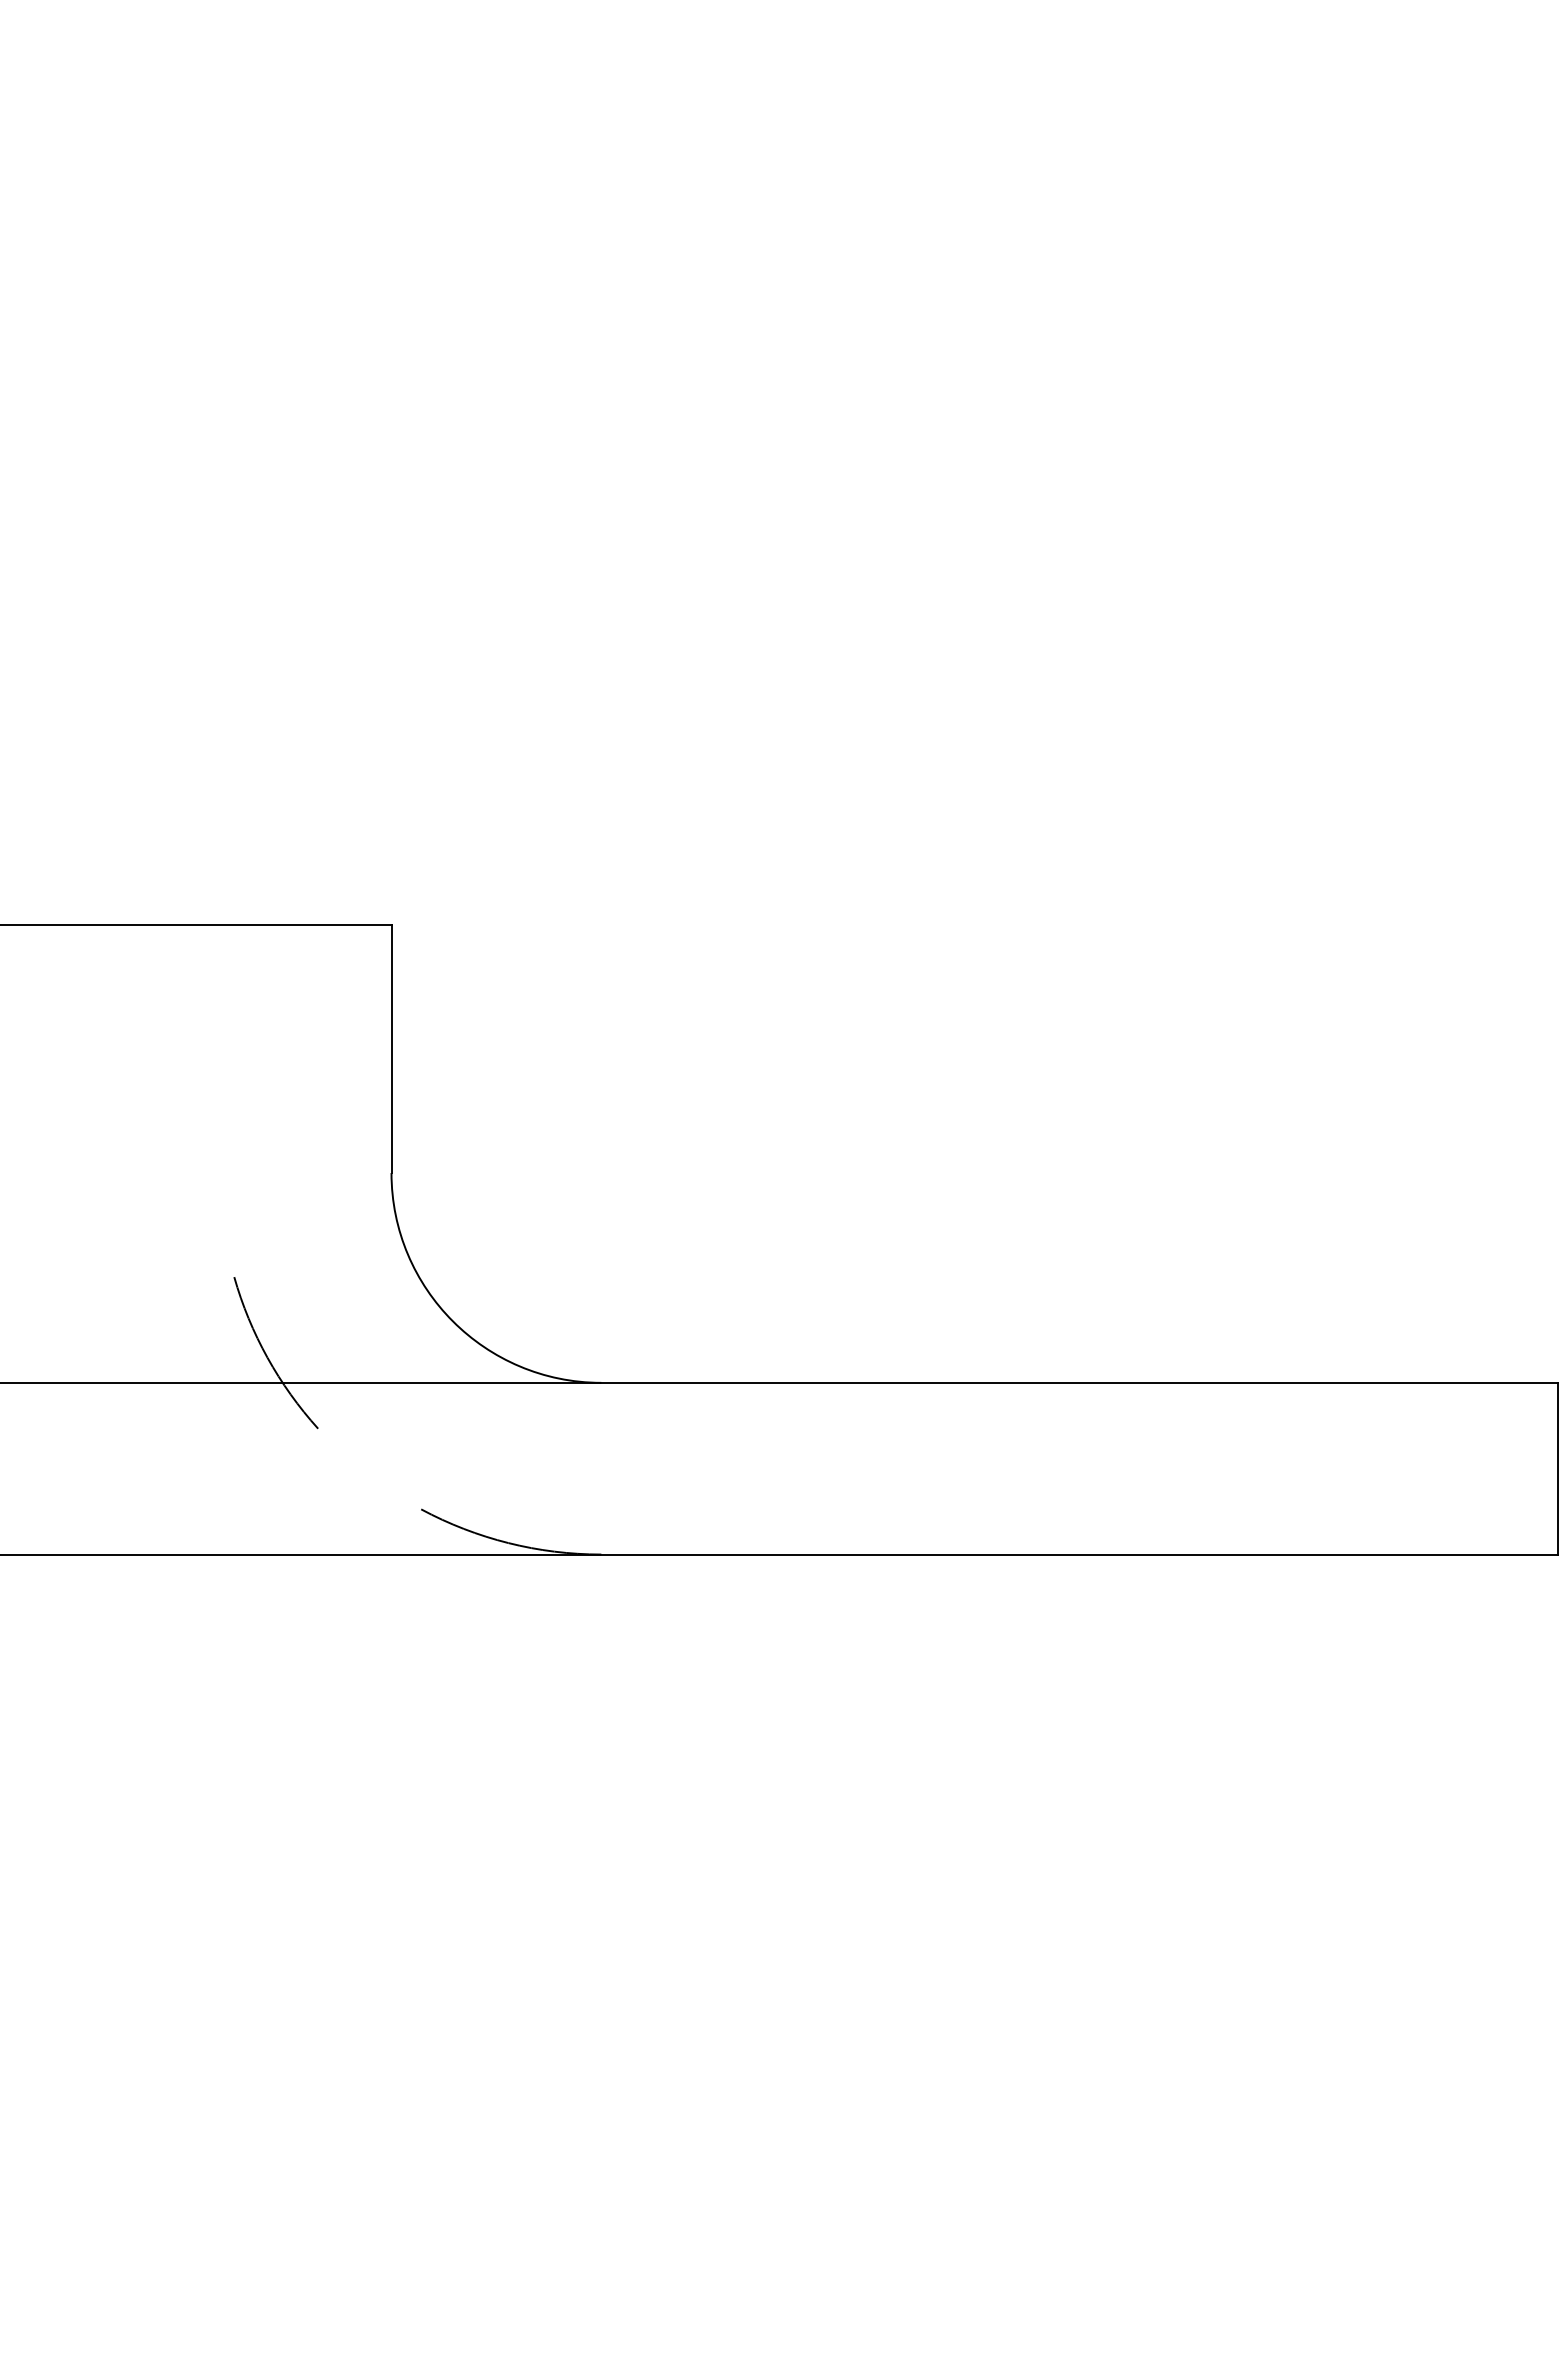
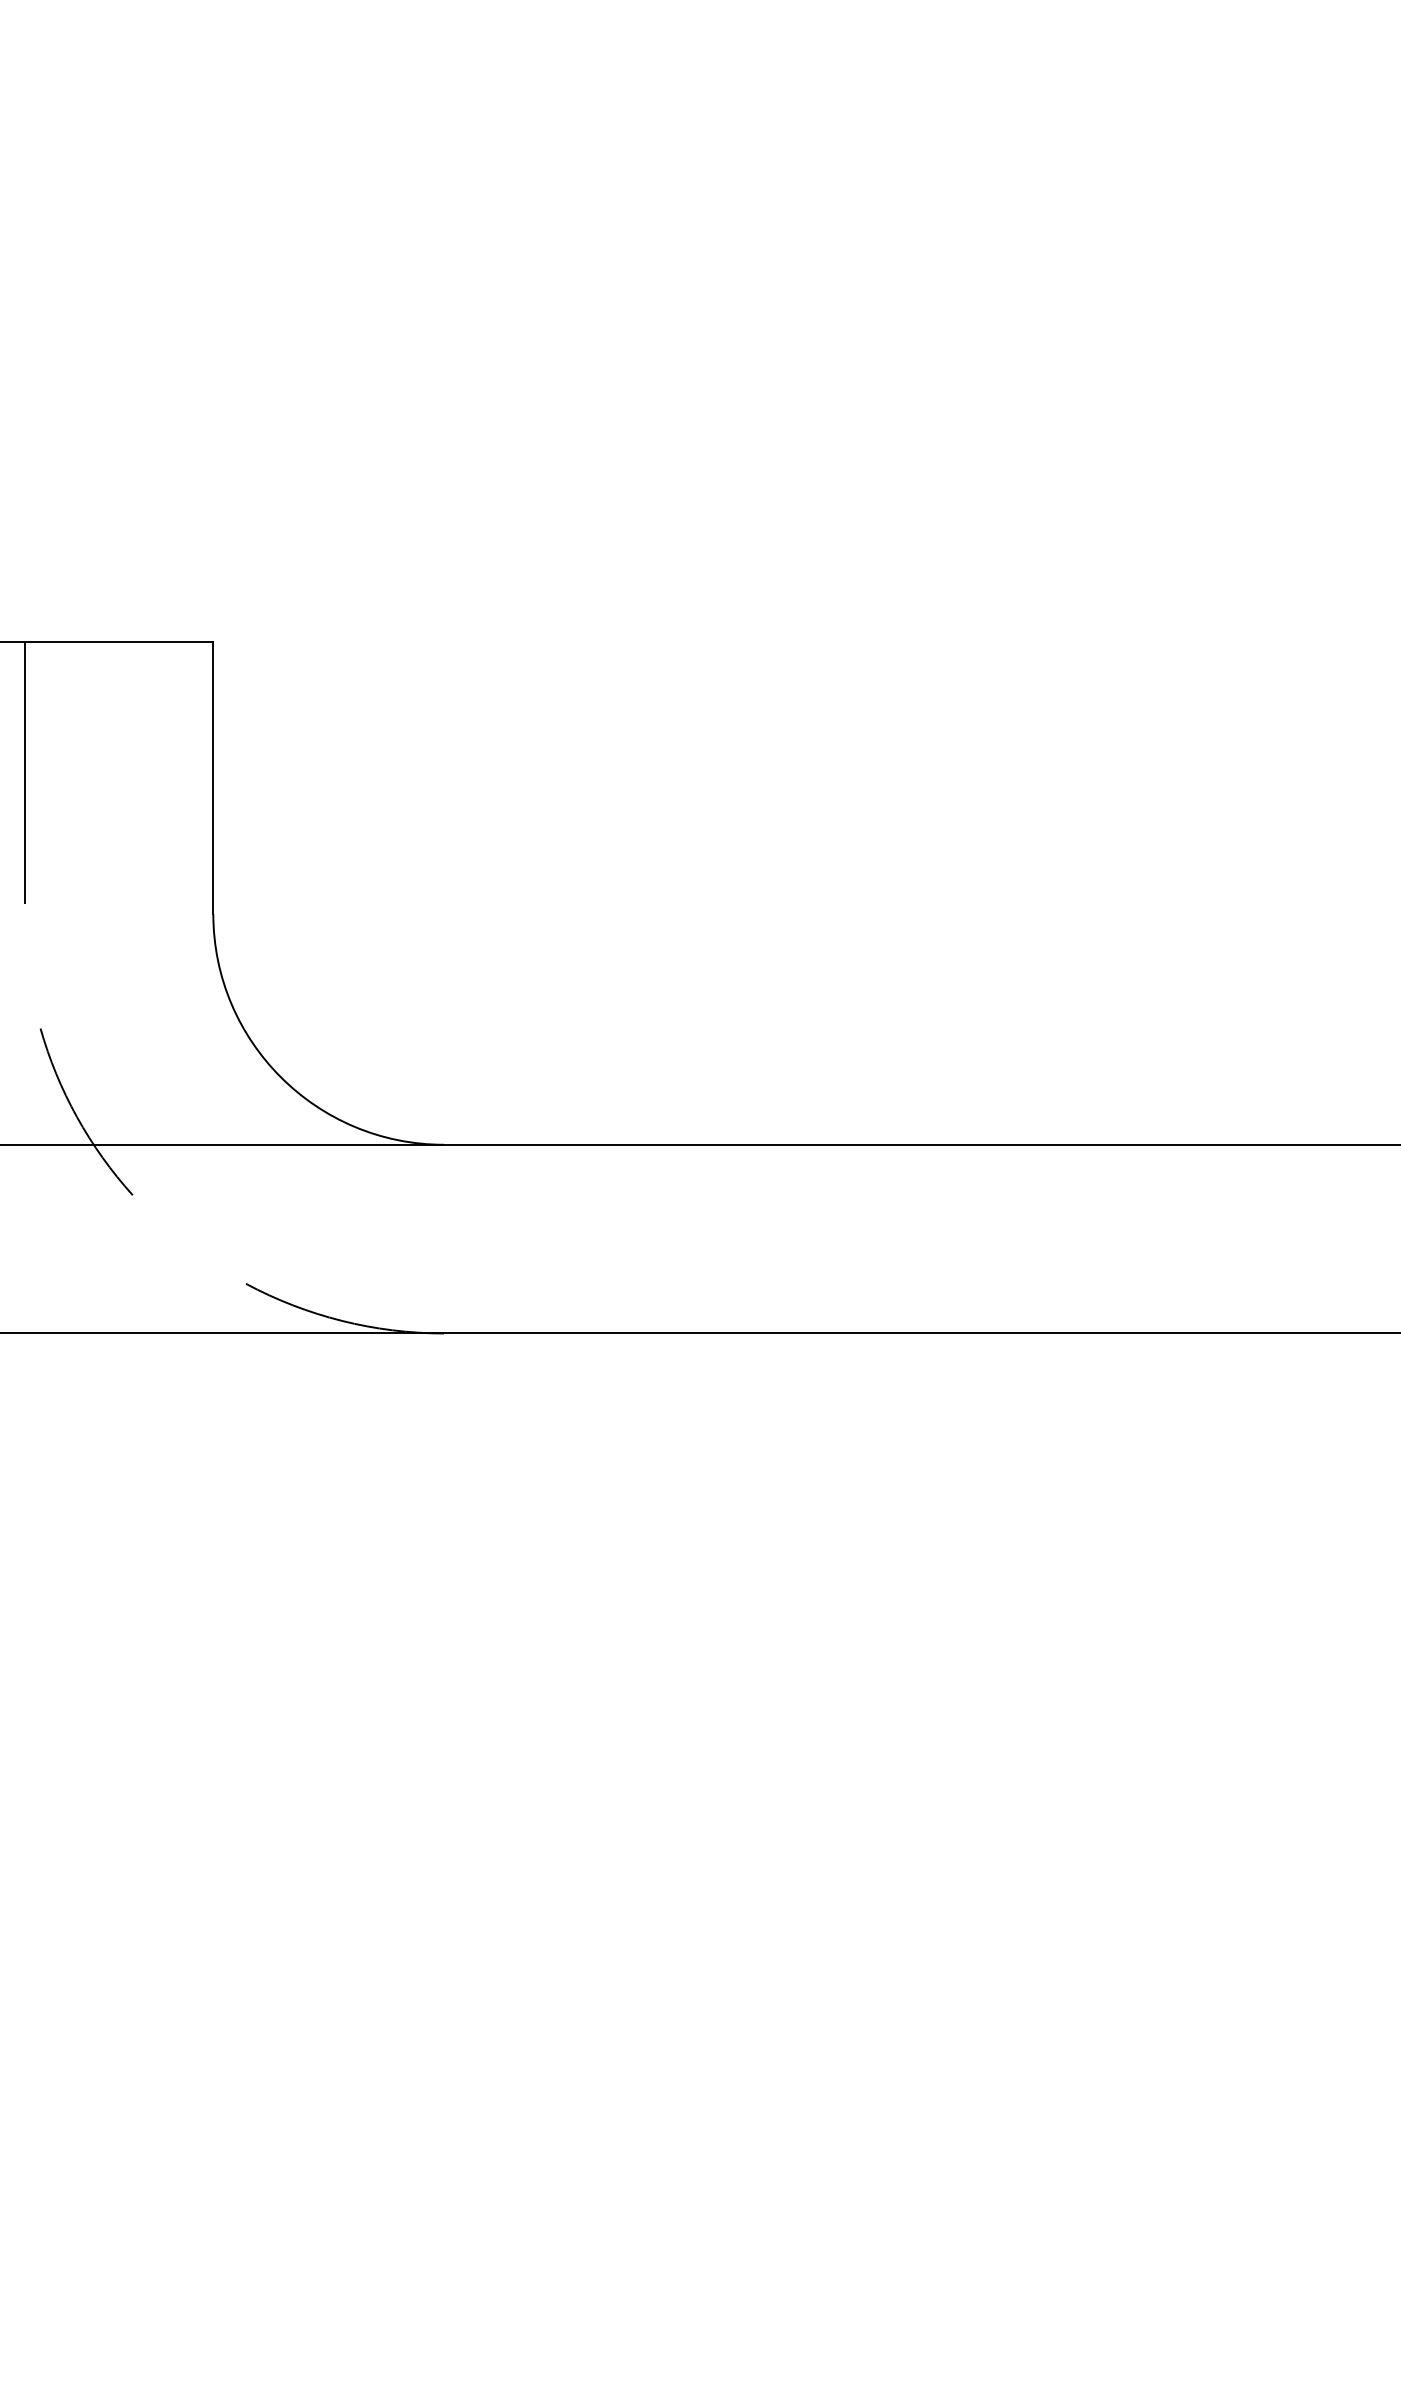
line: (219, 1049) -> (24, 778), added

